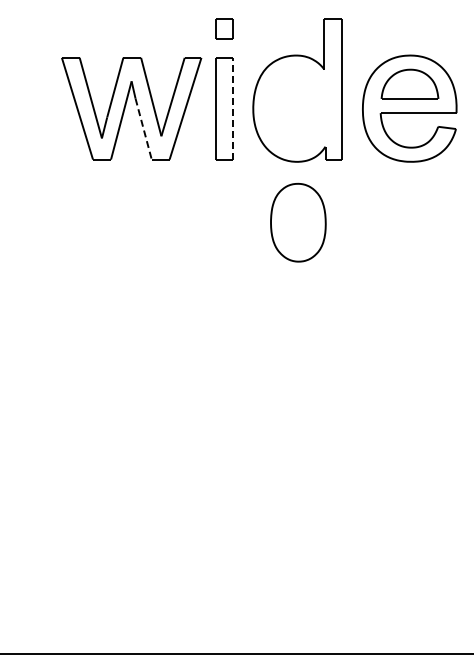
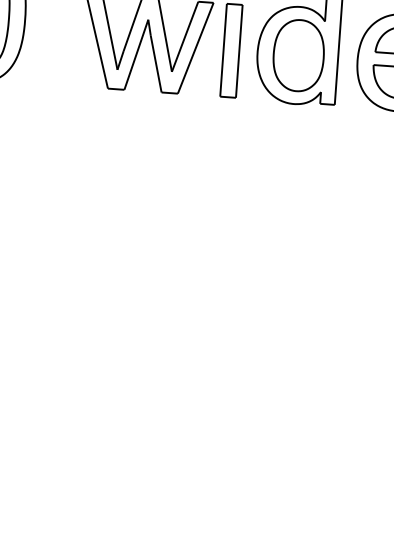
line: (233, 108) -> (239, 51), dashed -> solid
line: (143, 129) -> (156, 64), dashed -> solid
part: (298, 222) -> (298, 55), moved

